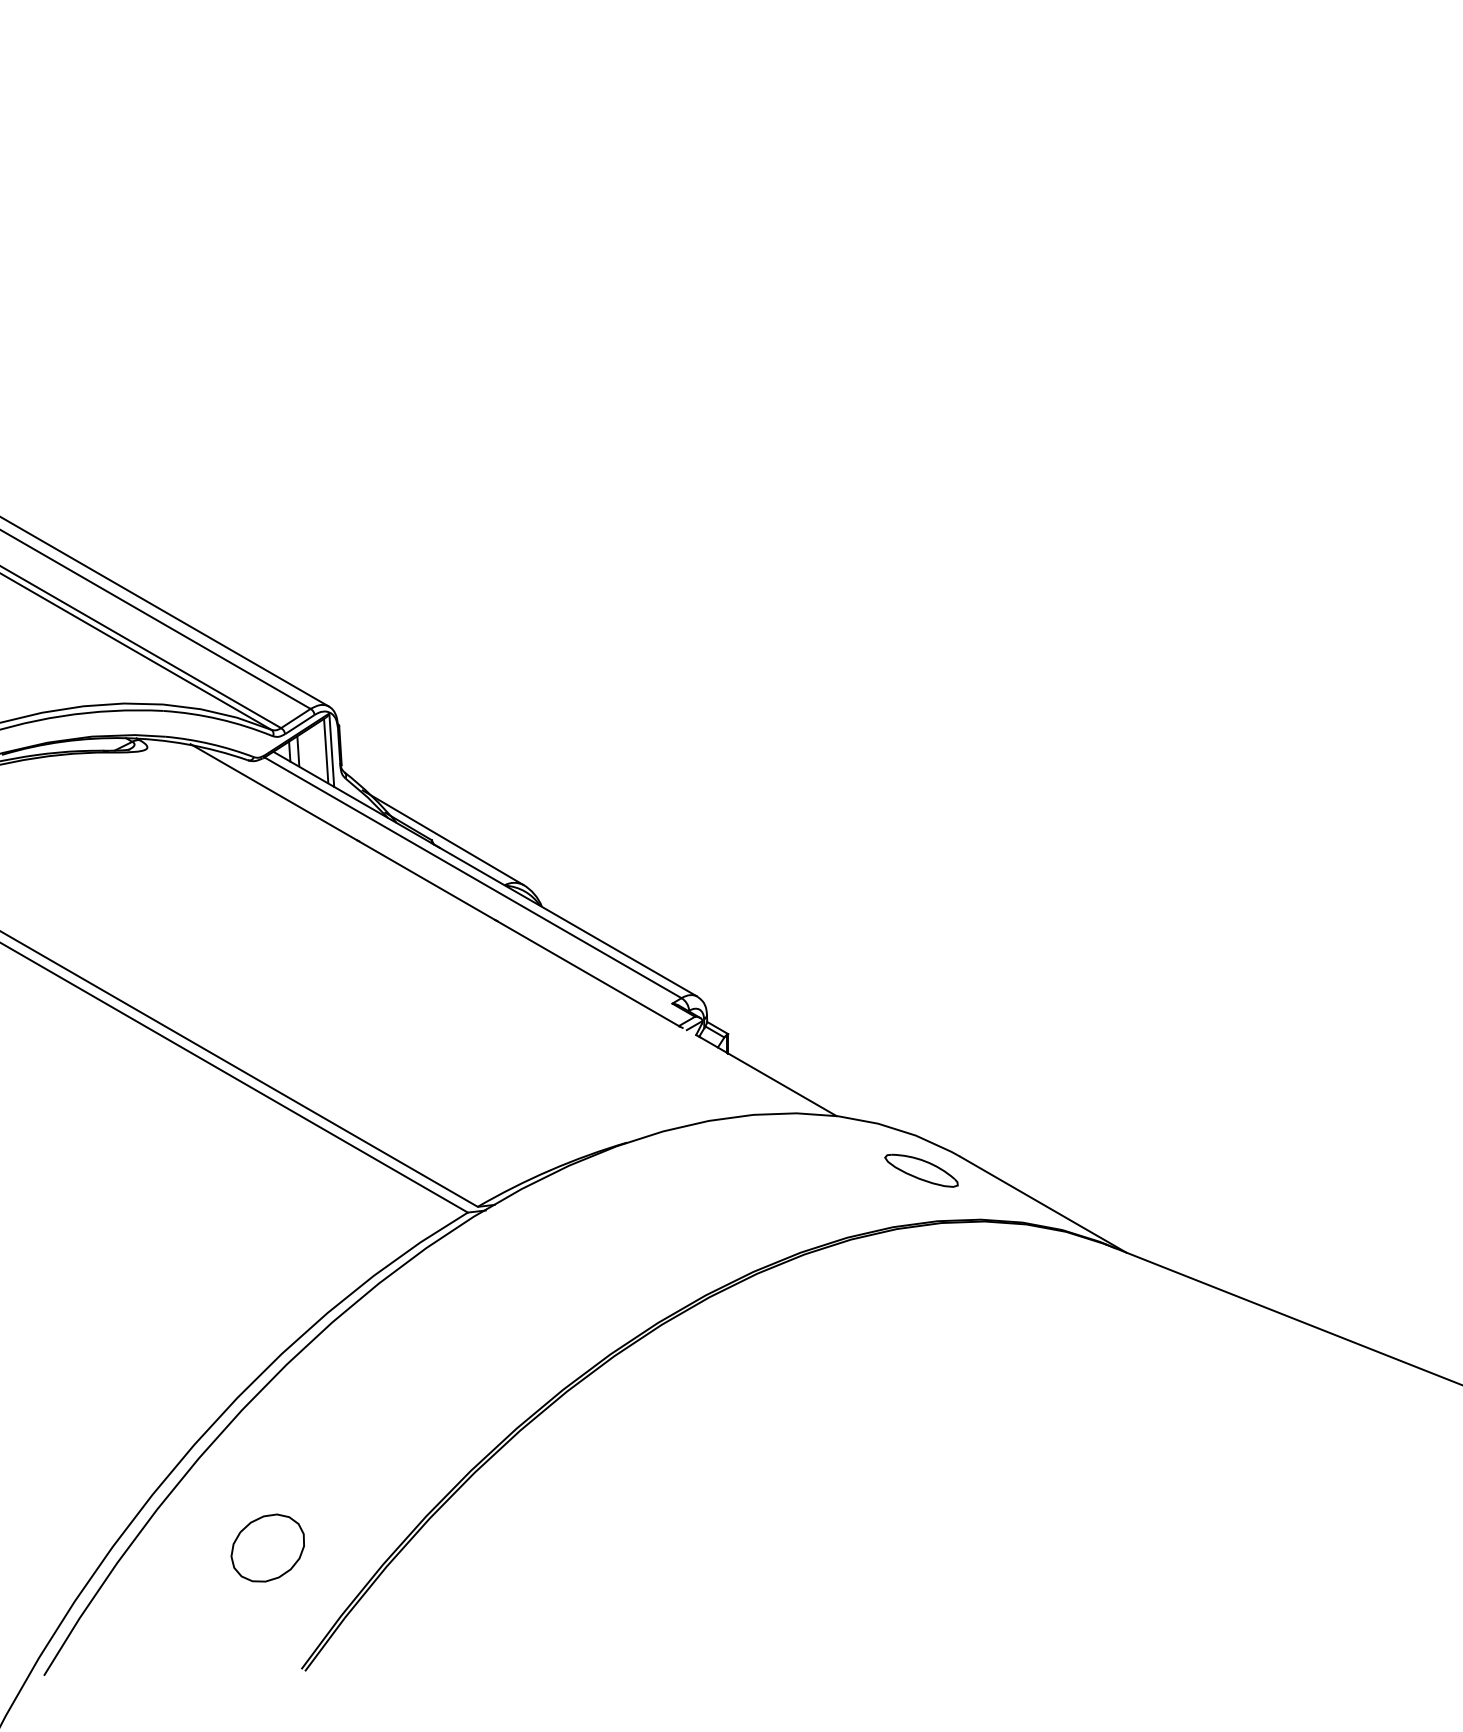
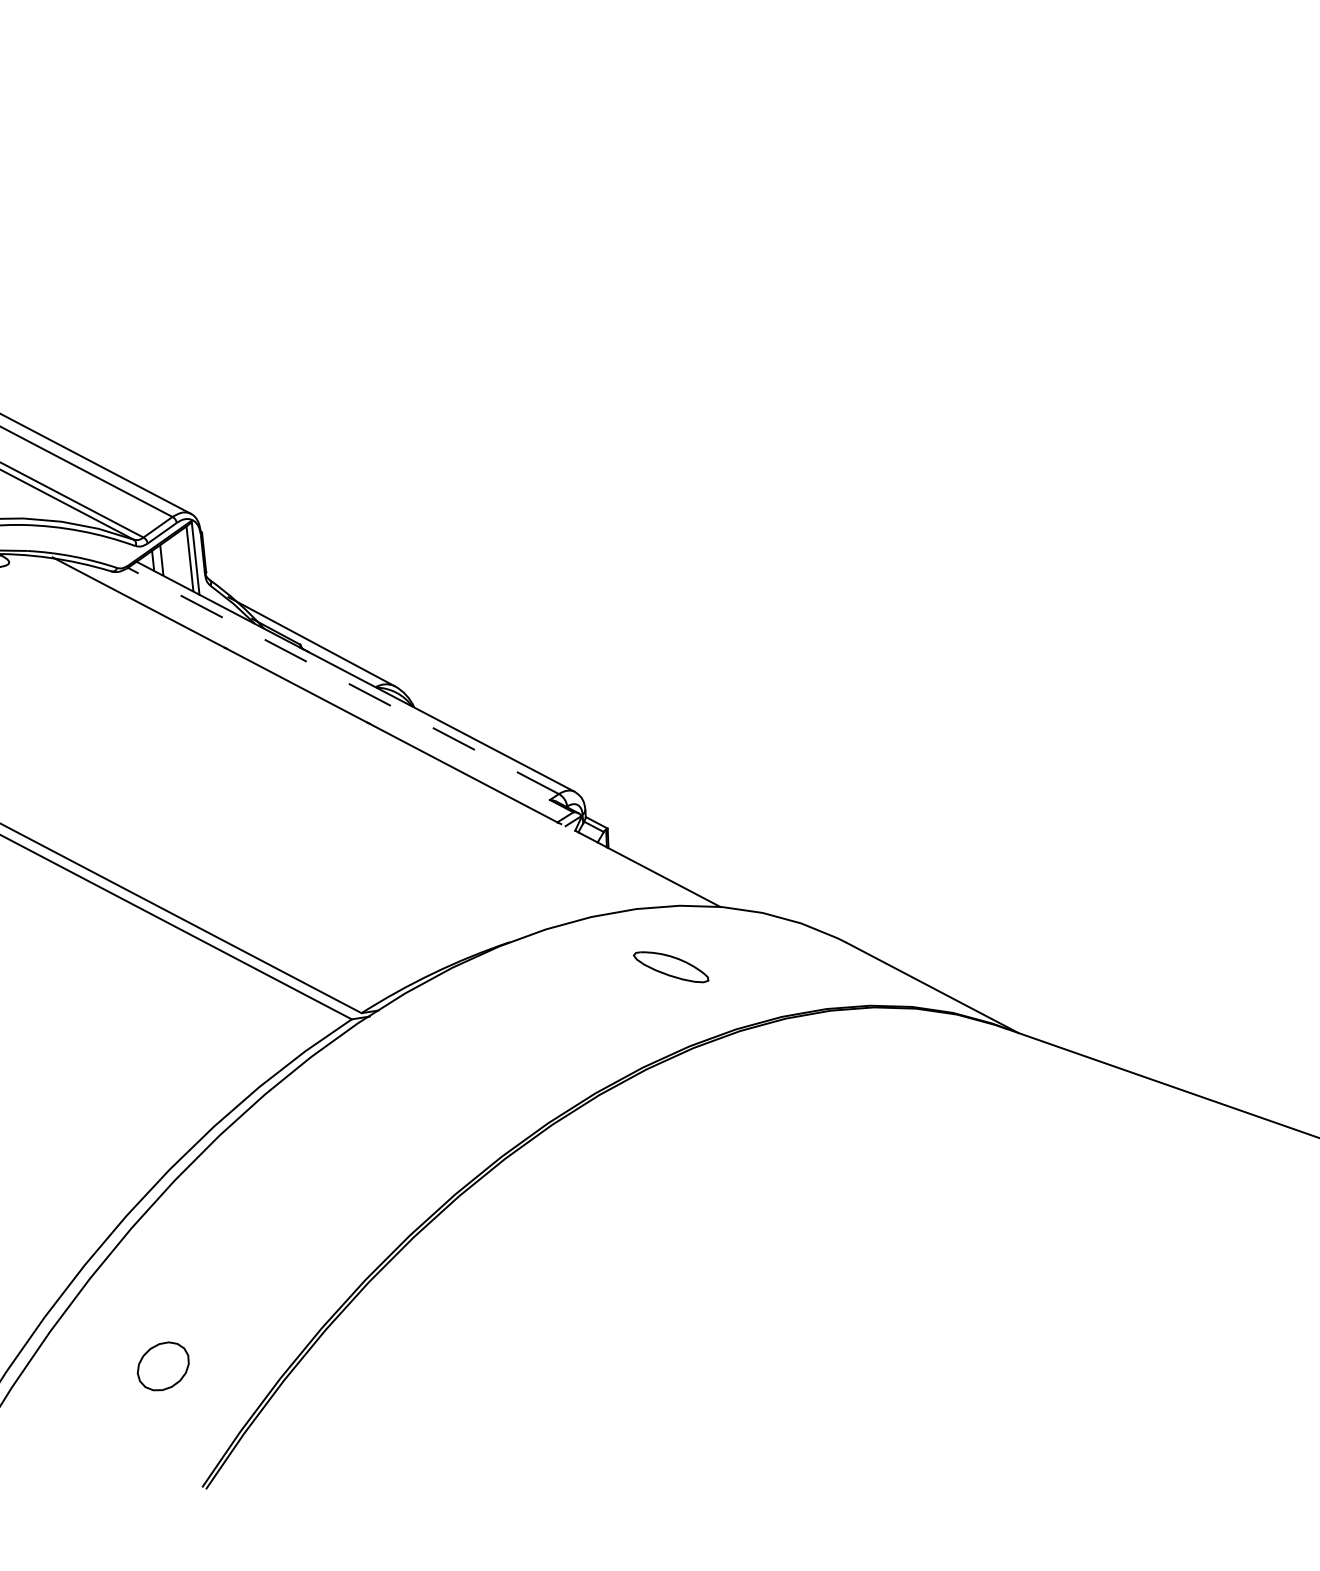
line: (473, 877) -> (343, 680), solid -> dashed
part: (921, 1170) -> (671, 966), moved
part: (267, 1547) -> (162, 1365), size x0.7

